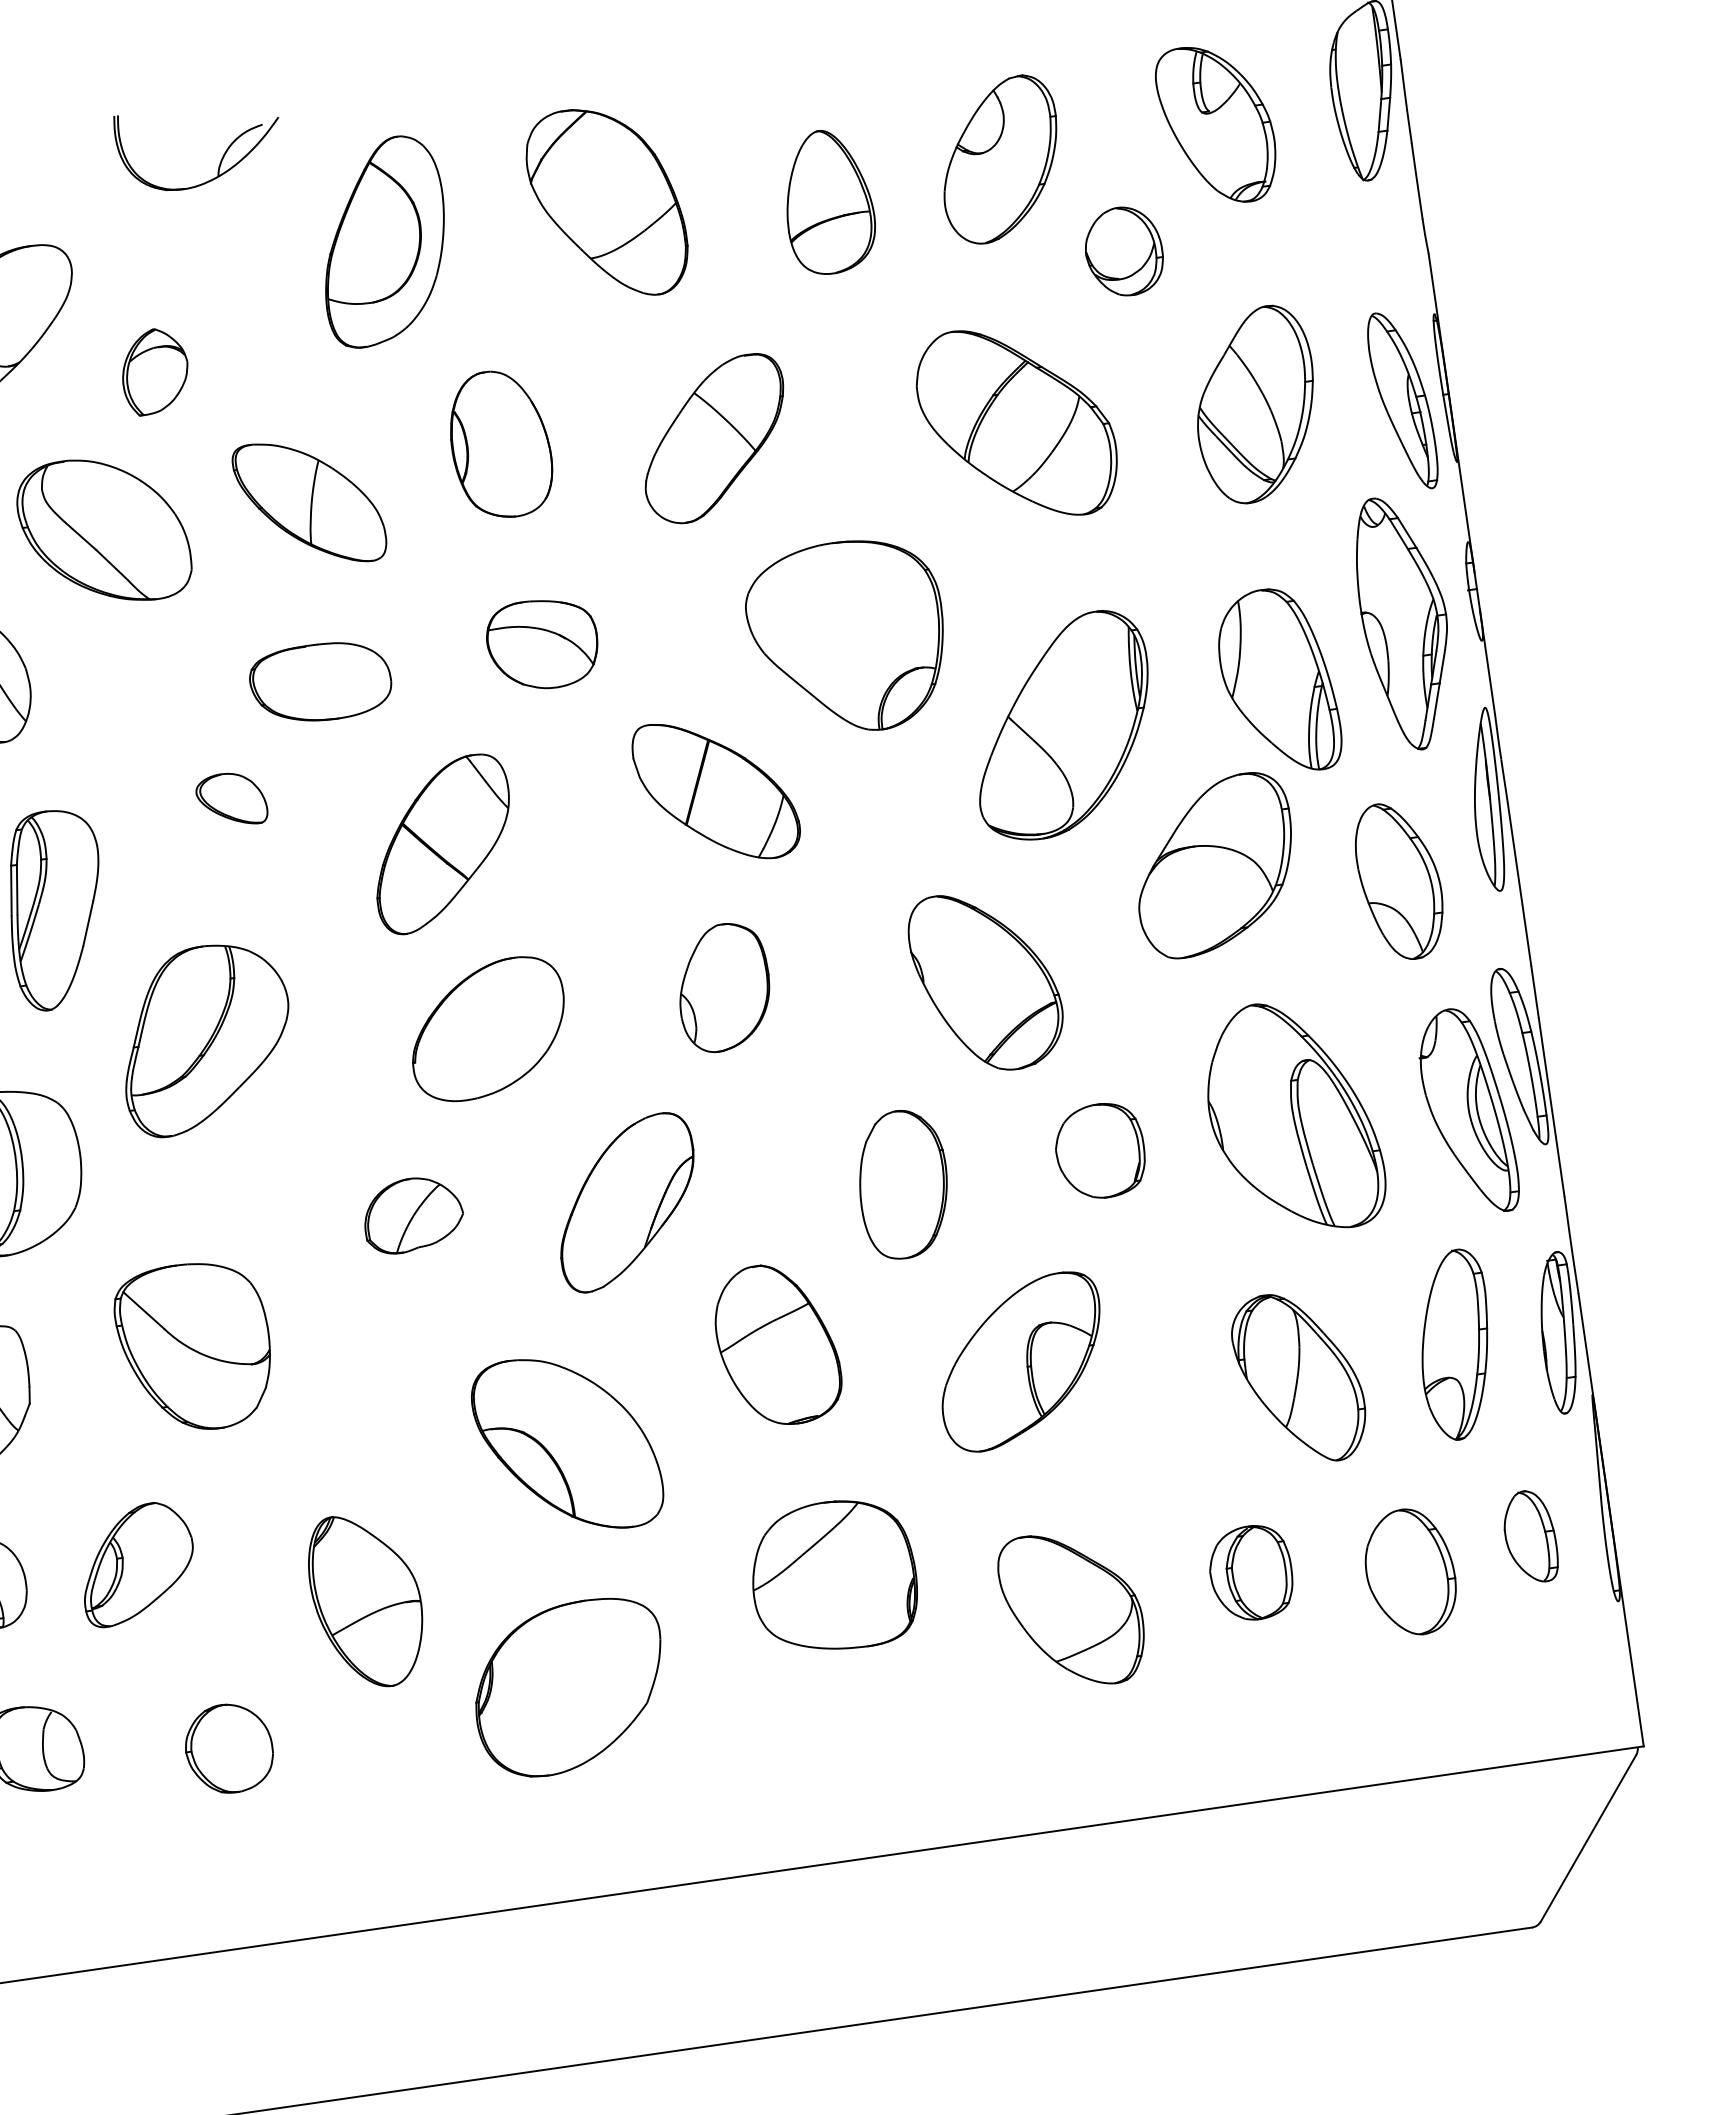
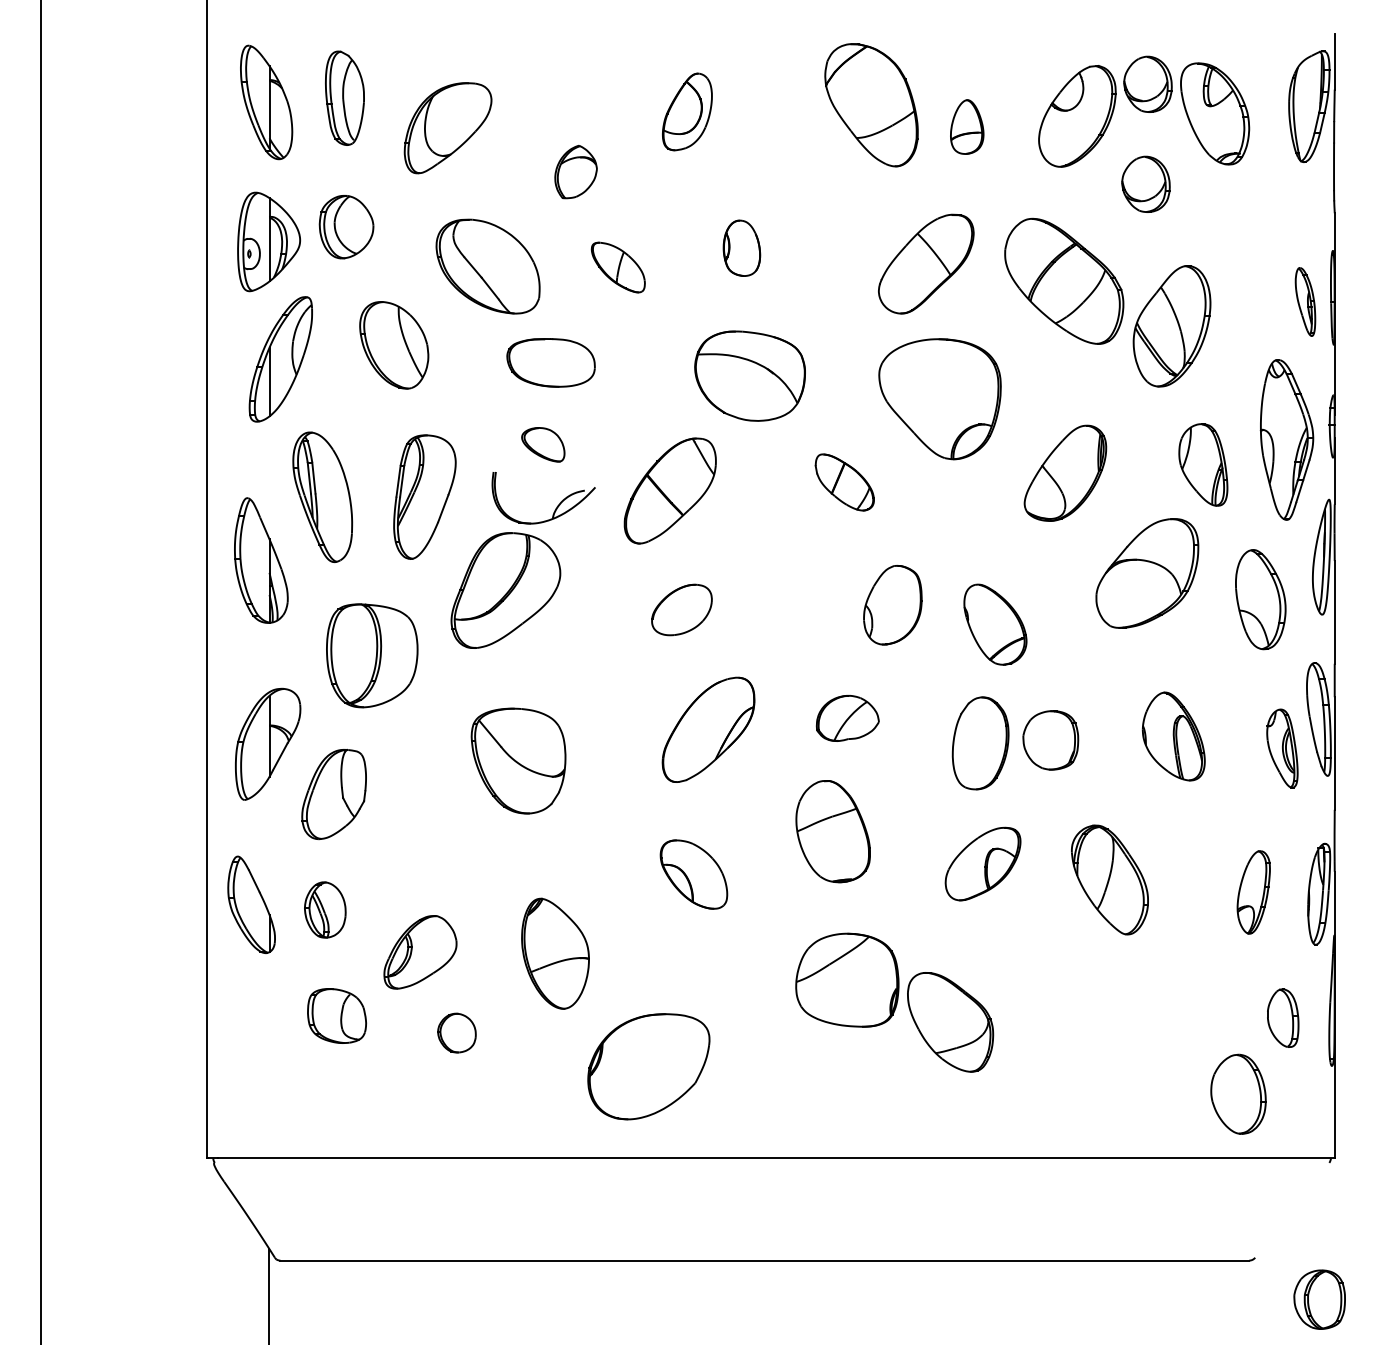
part: (1103, 91) -> (1147, 83), added
part: (221, 156) -> (556, 506), moved
part: (829, 200) -> (967, 126), size x0.6
part: (607, 203) -> (871, 105), moved
part: (383, 240) -> (687, 111), size x0.6
part: (154, 370) -> (575, 171), moved
part: (1402, 400) -> (1305, 301), size x0.6
part: (1255, 405) -> (1171, 326), moved
part: (714, 438) -> (926, 263), moved
part: (499, 444) -> (741, 248), size x0.6
part: (310, 502) -> (618, 267), size x0.6
part: (543, 643) -> (750, 375), size x1.6
part: (1278, 680) -> (1203, 464), size x0.7
part: (319, 681) -> (550, 362), moved
part: (1062, 726) -> (1065, 473), size x0.7
part: (715, 790) -> (844, 482), size x0.6
part: (986, 980) -> (995, 624), size x0.7
part: (723, 988) -> (892, 605), moved
part: (487, 1028) -> (681, 609), size x0.6
part: (1468, 1111) -> (1282, 748), size x0.6
part: (1293, 1117) -> (1173, 736), size x0.6
part: (903, 1184) -> (980, 743), moved
part: (626, 1201) -> (708, 729), moved
part: (412, 1215) -> (847, 718), moved
part: (1455, 1345) -> (1253, 892), size x0.7
part: (194, 1346) -> (518, 760), moved
part: (1020, 1361) -> (982, 863), size x0.7
part: (1298, 1377) -> (1109, 879), moved
part: (566, 1444) -> (693, 874), size x0.6
part: (137, 1564) -> (420, 952), moved
part: (1410, 1570) -> (1238, 1093), moved
part: (1250, 1572) -> (1319, 1299), moved
part: (1072, 1609) -> (950, 1022), moved
part: (569, 1687) -> (648, 1066), moved
part: (228, 1747) -> (456, 1032), size x0.7
line: (1588, 1836) -> (1292, 1209), removed

